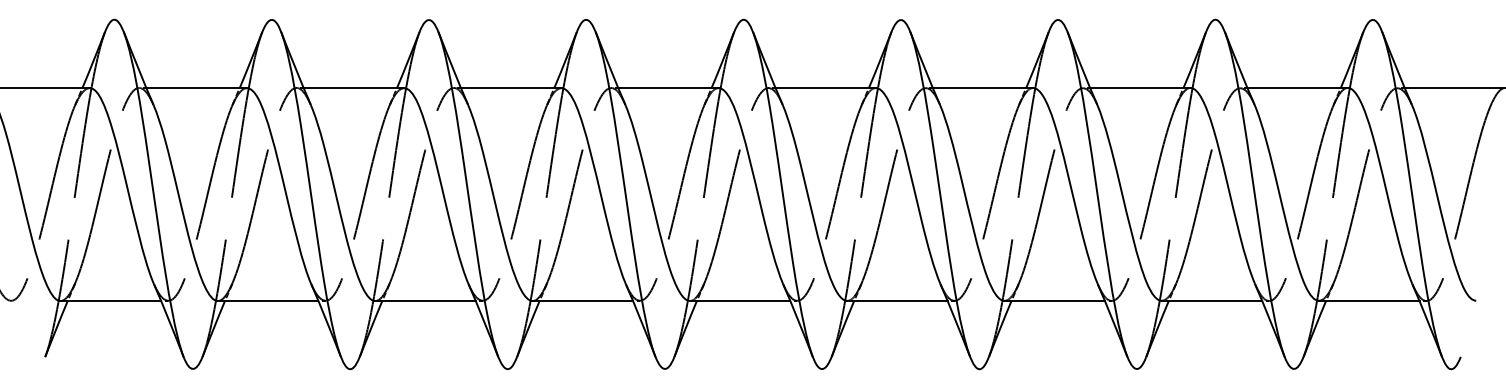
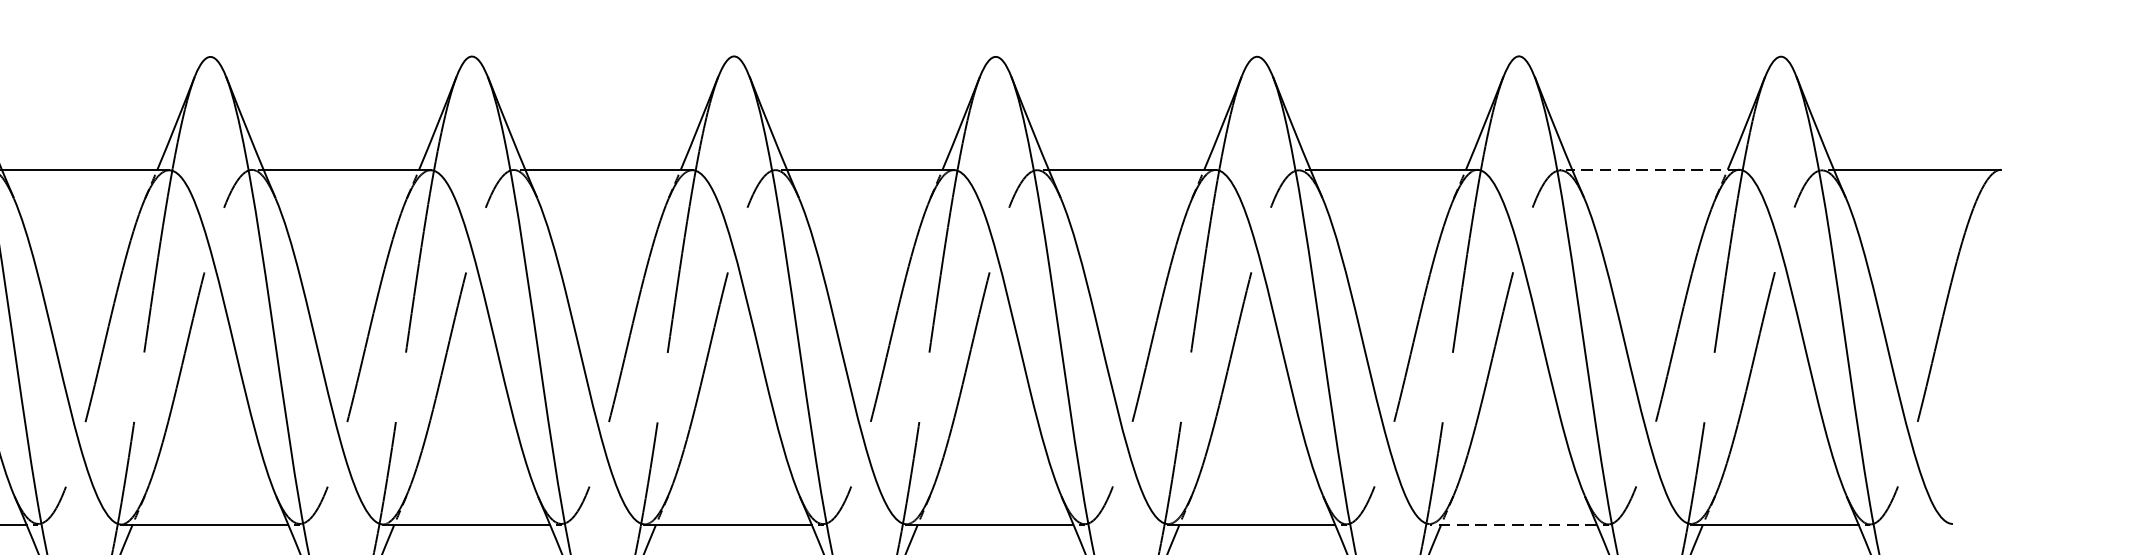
line: (1297, 87) -> (1655, 169), solid -> dashed
line: (1211, 301) -> (1512, 525), solid -> dashed

